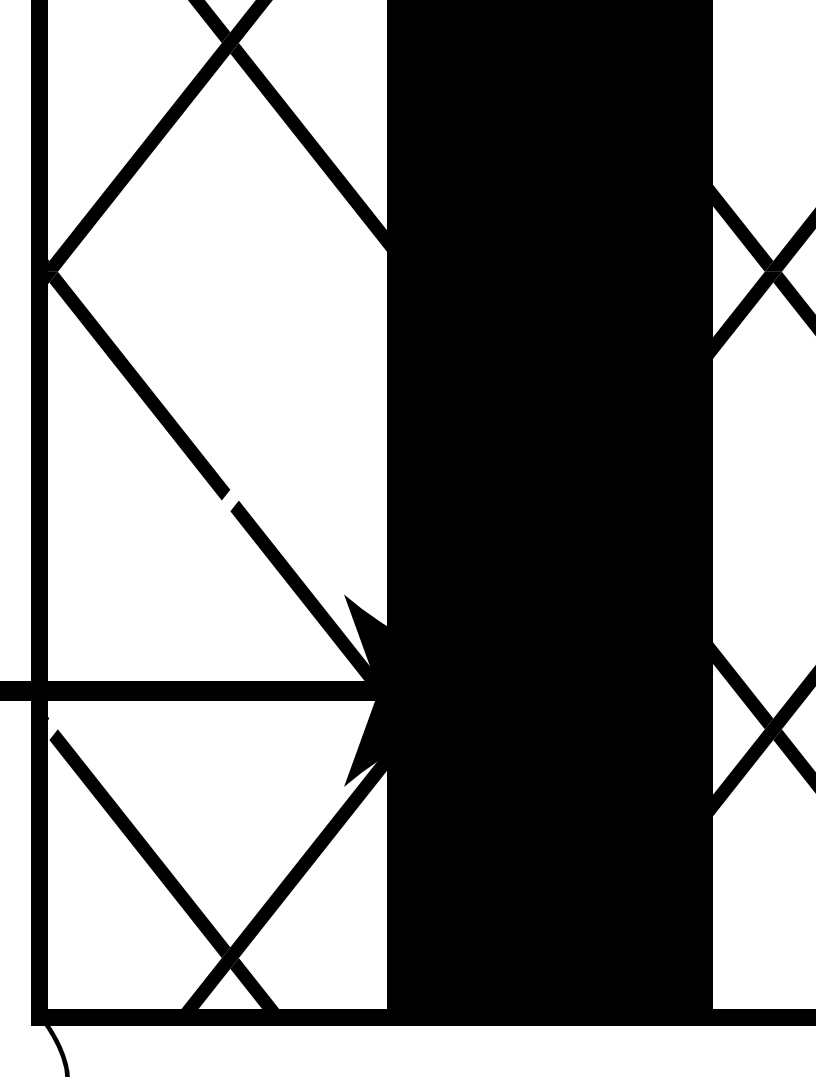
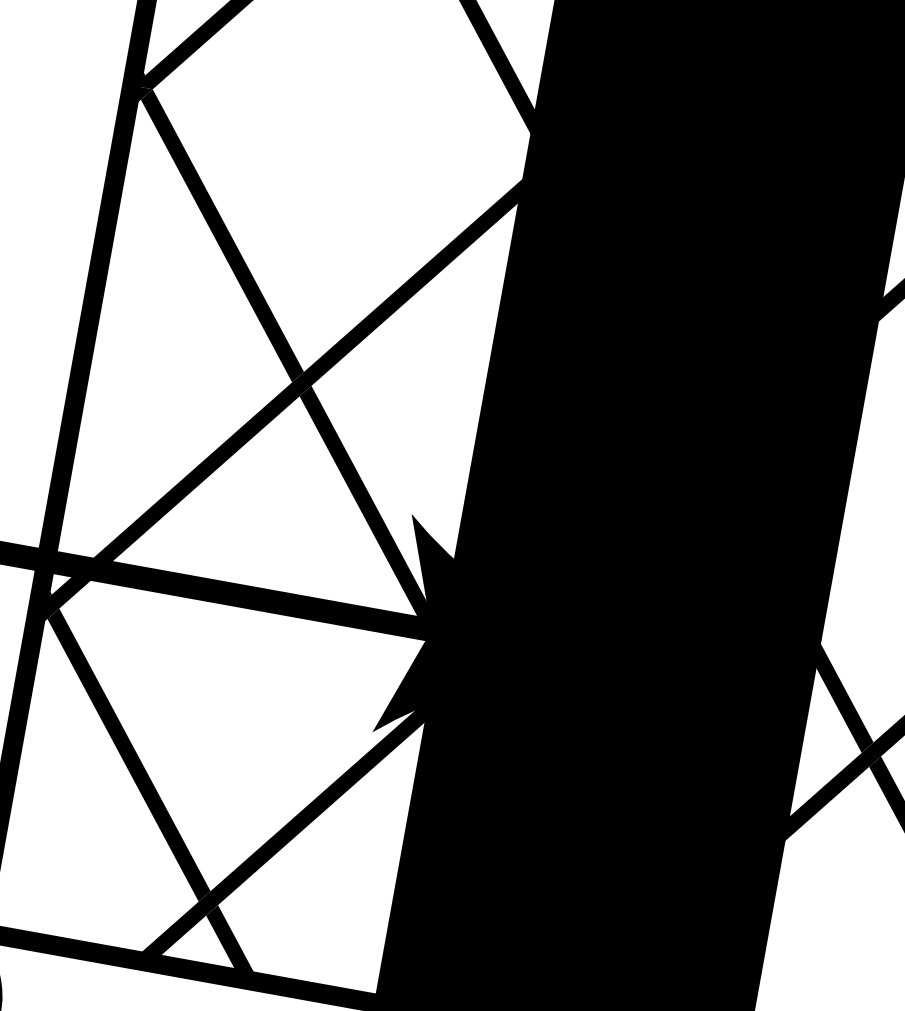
fill: (229, 511) -> (298, 396), added

